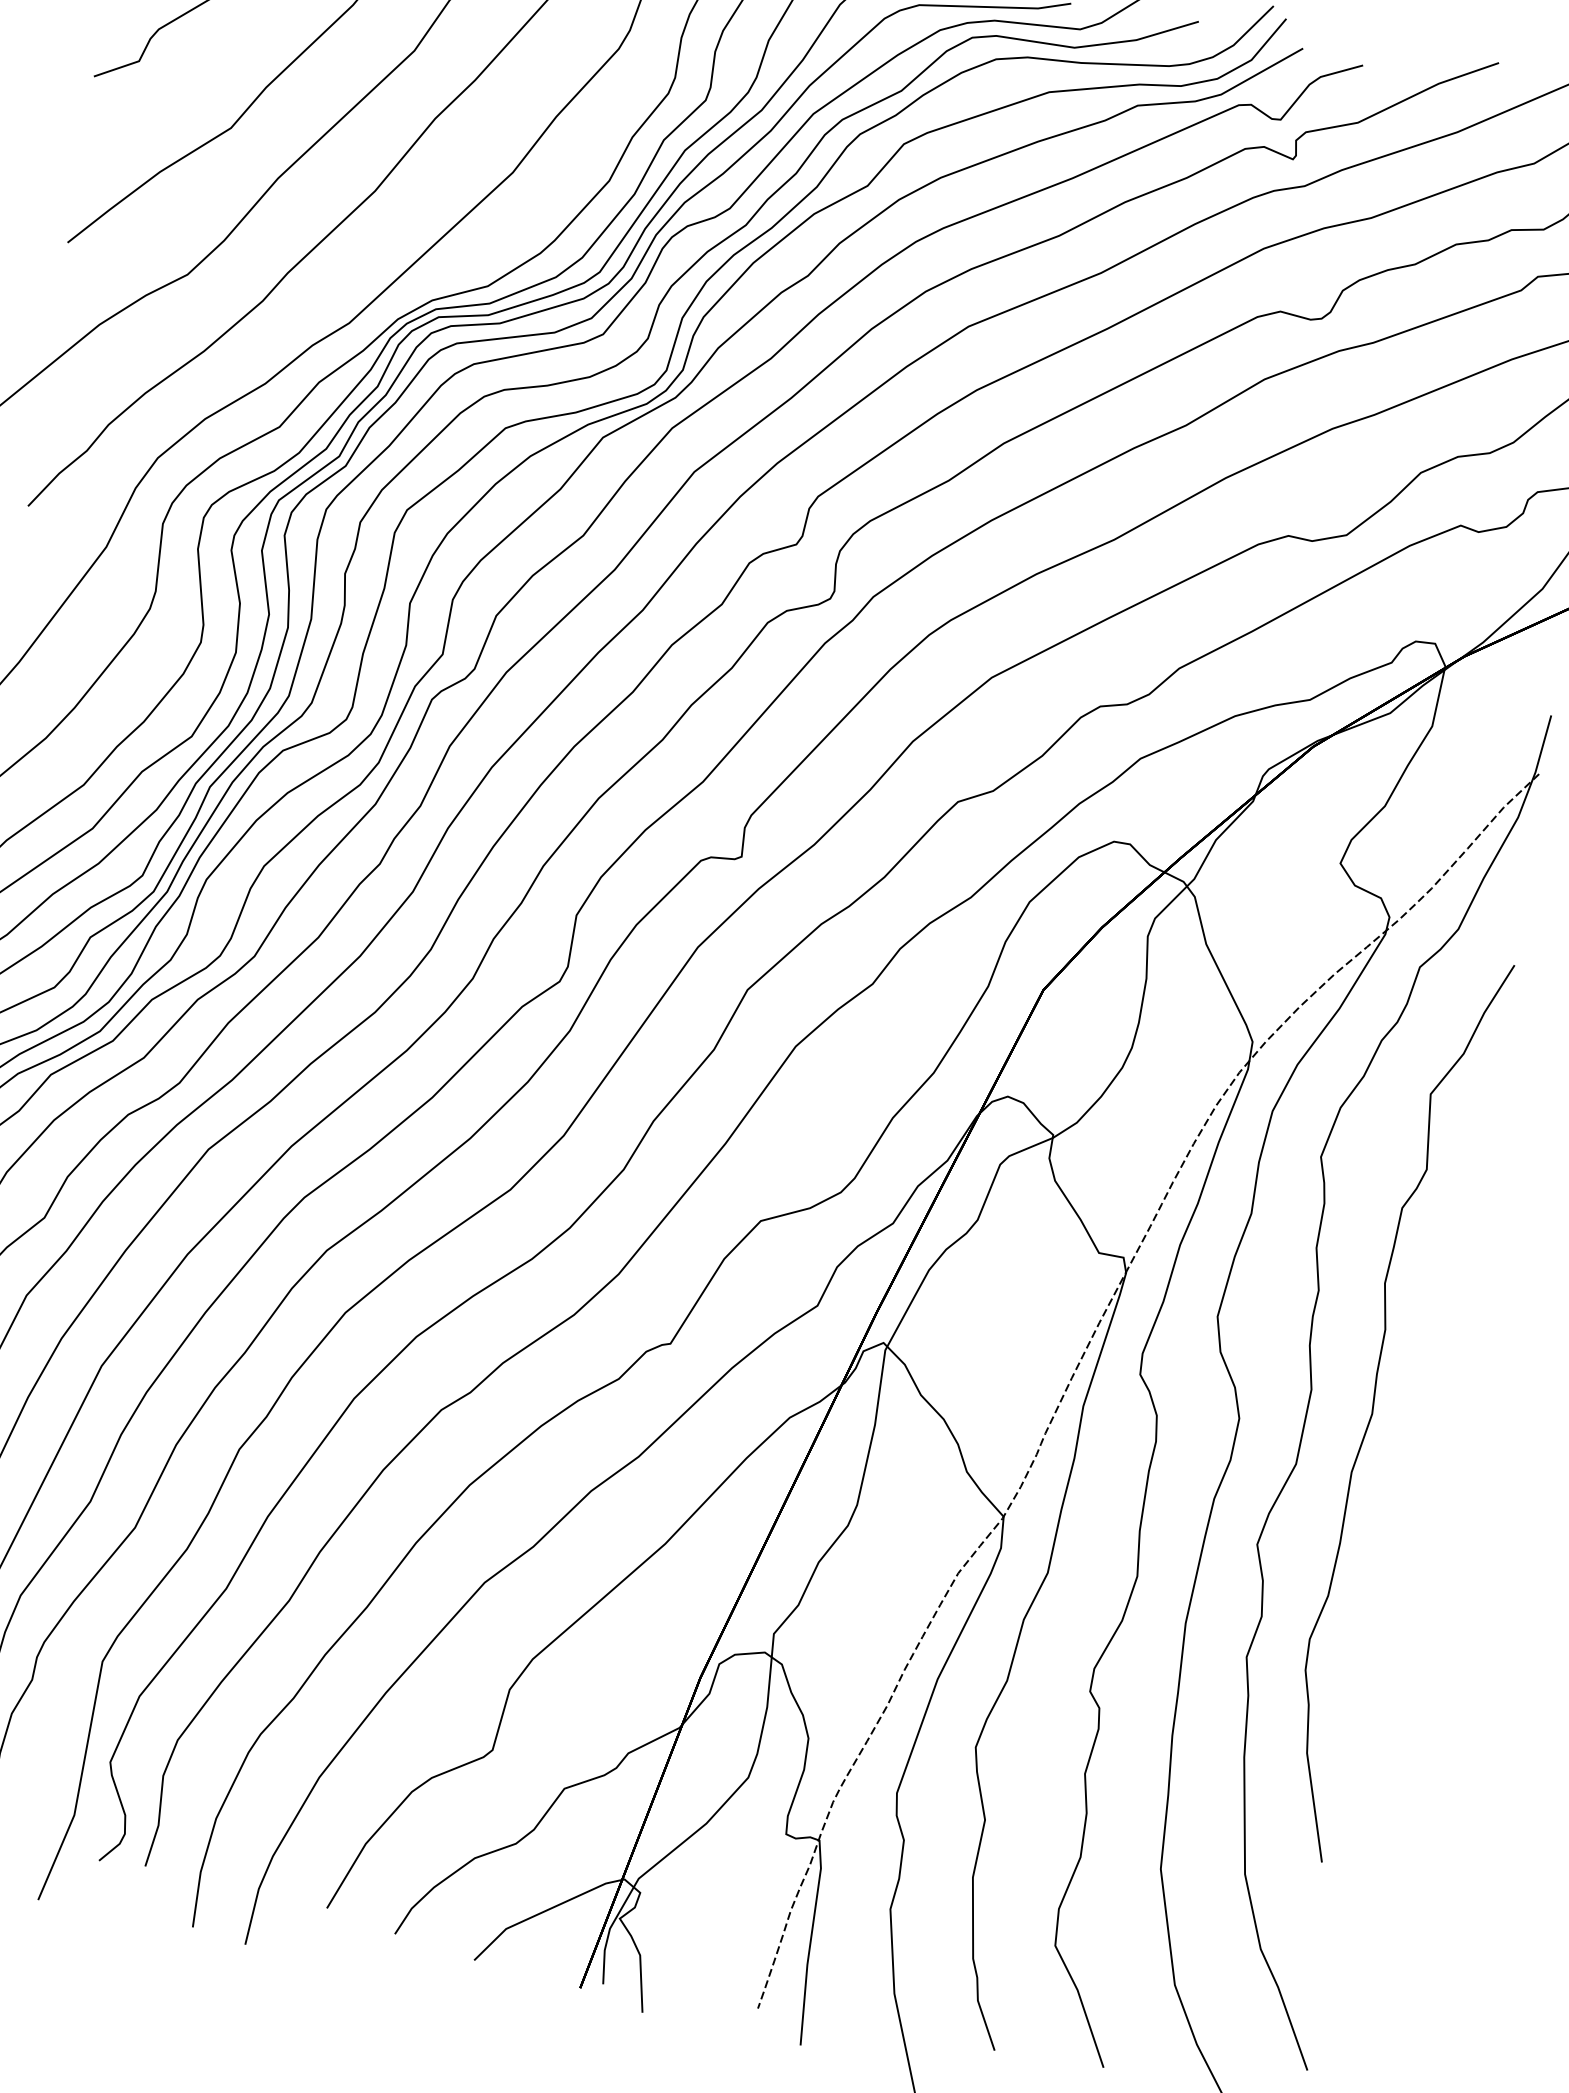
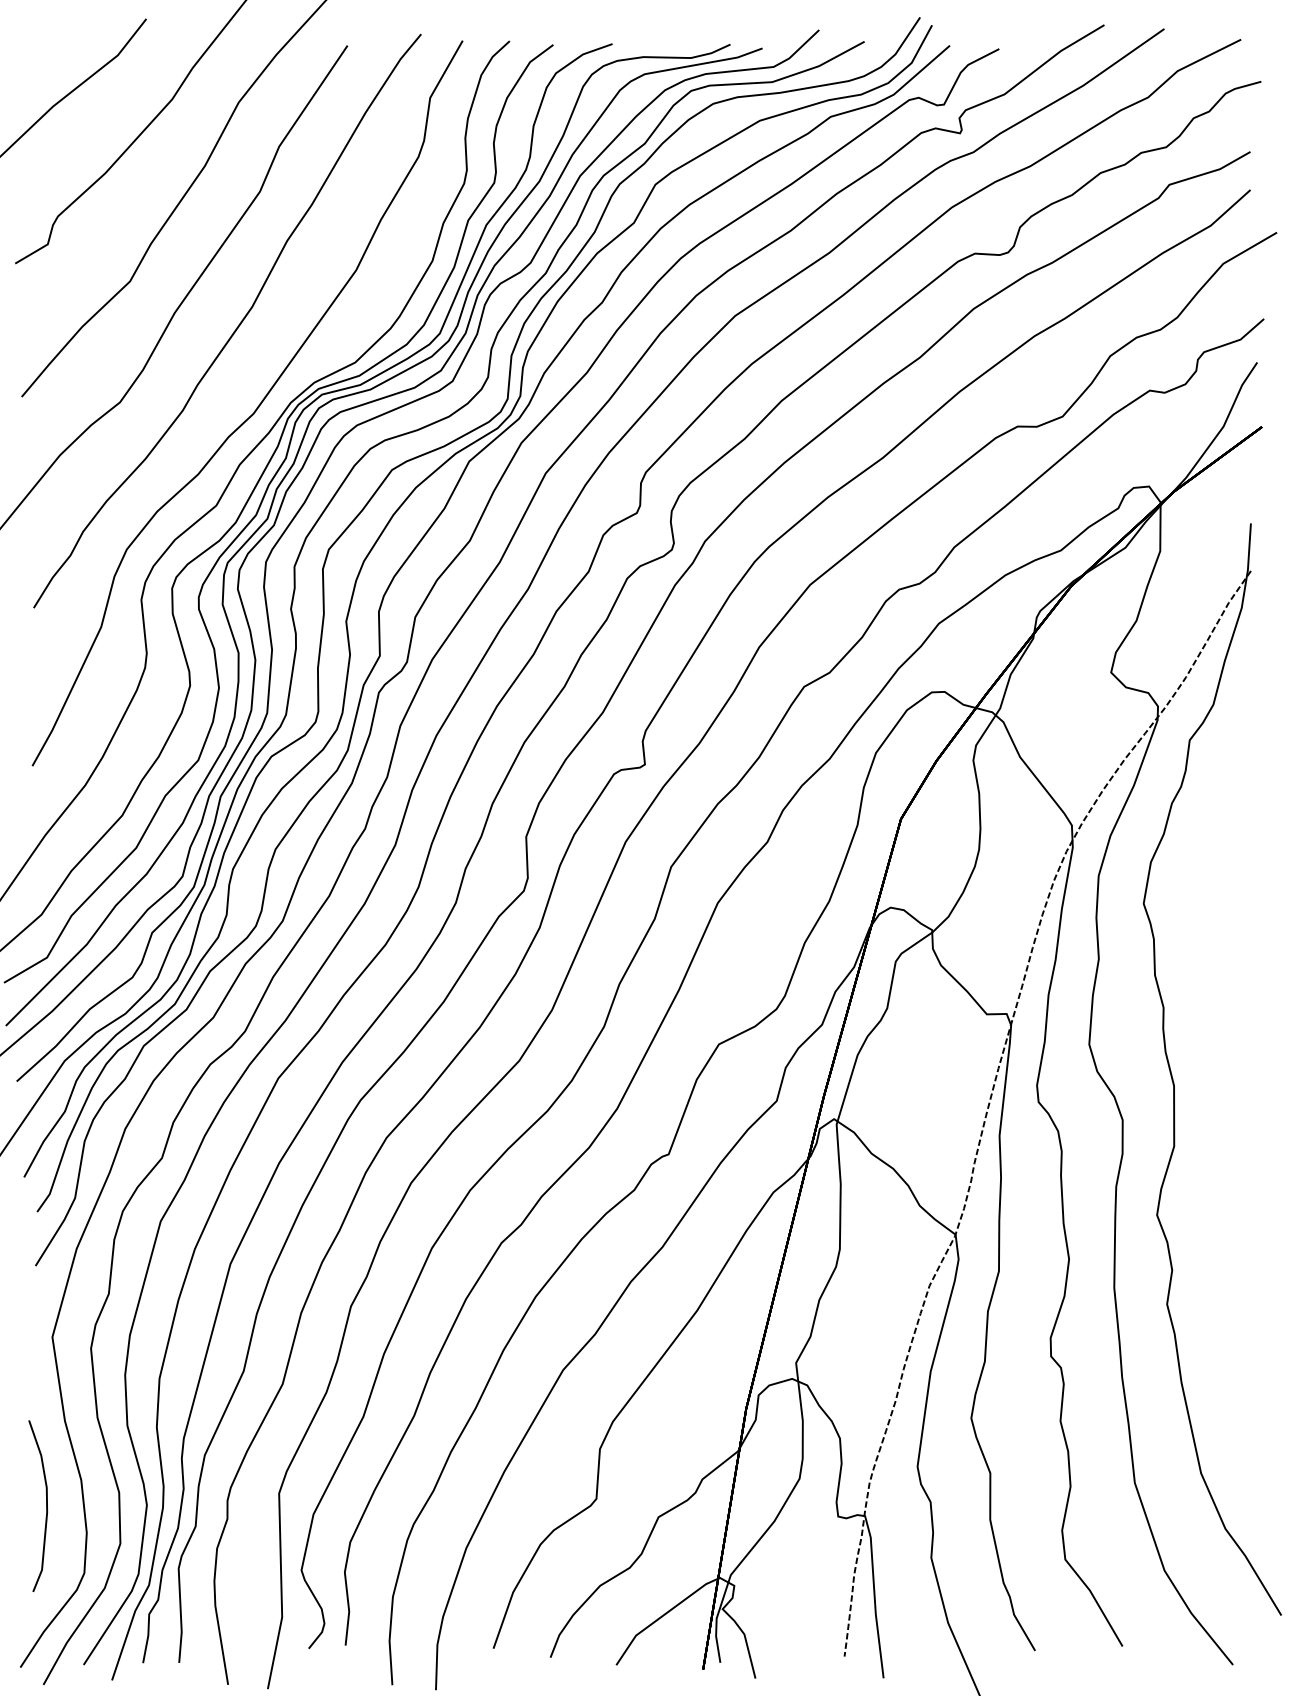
curve: (1374, 1404) -> (1225, 1087), removed

